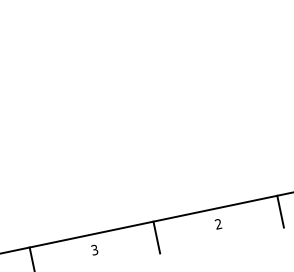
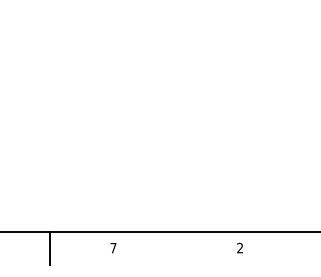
line: (280, 211) -> (303, 248), removed
line: (156, 237) -> (176, 248), removed
text: (94, 249) -> (113, 247), 3 -> 7

